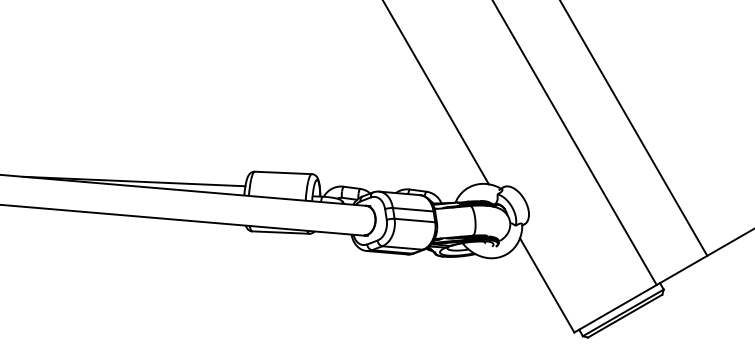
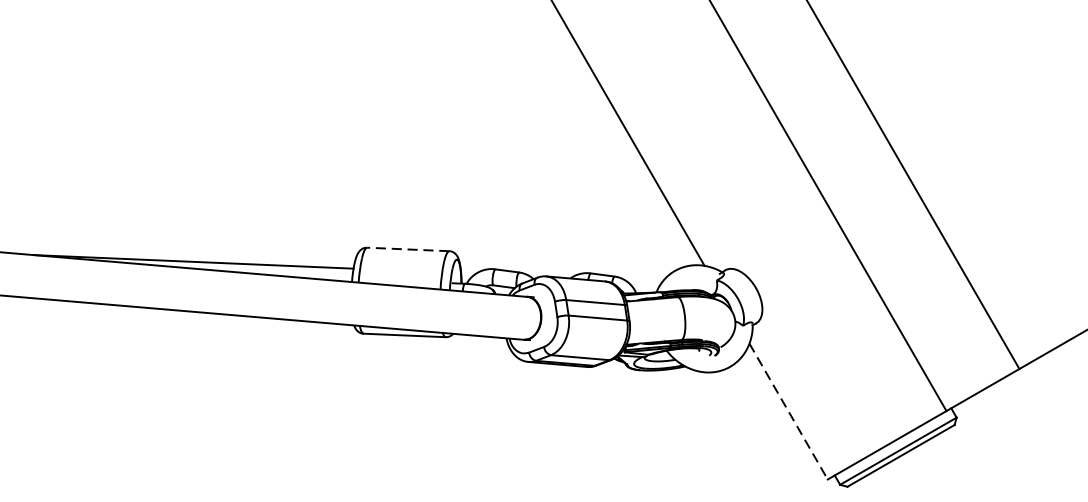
line: (283, 172) -> (408, 248), solid -> dashed
line: (547, 285) -> (789, 411), solid -> dashed

